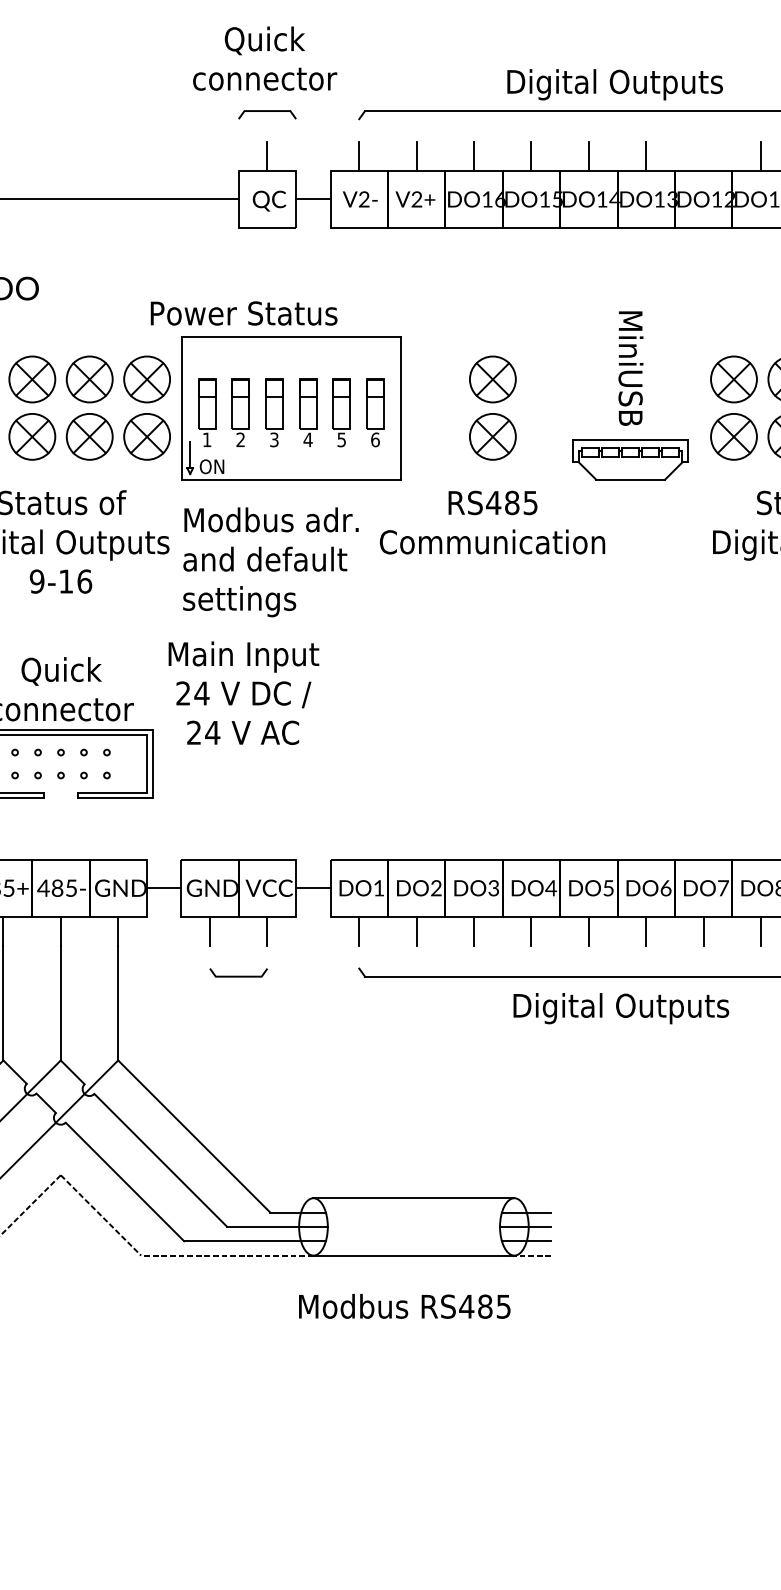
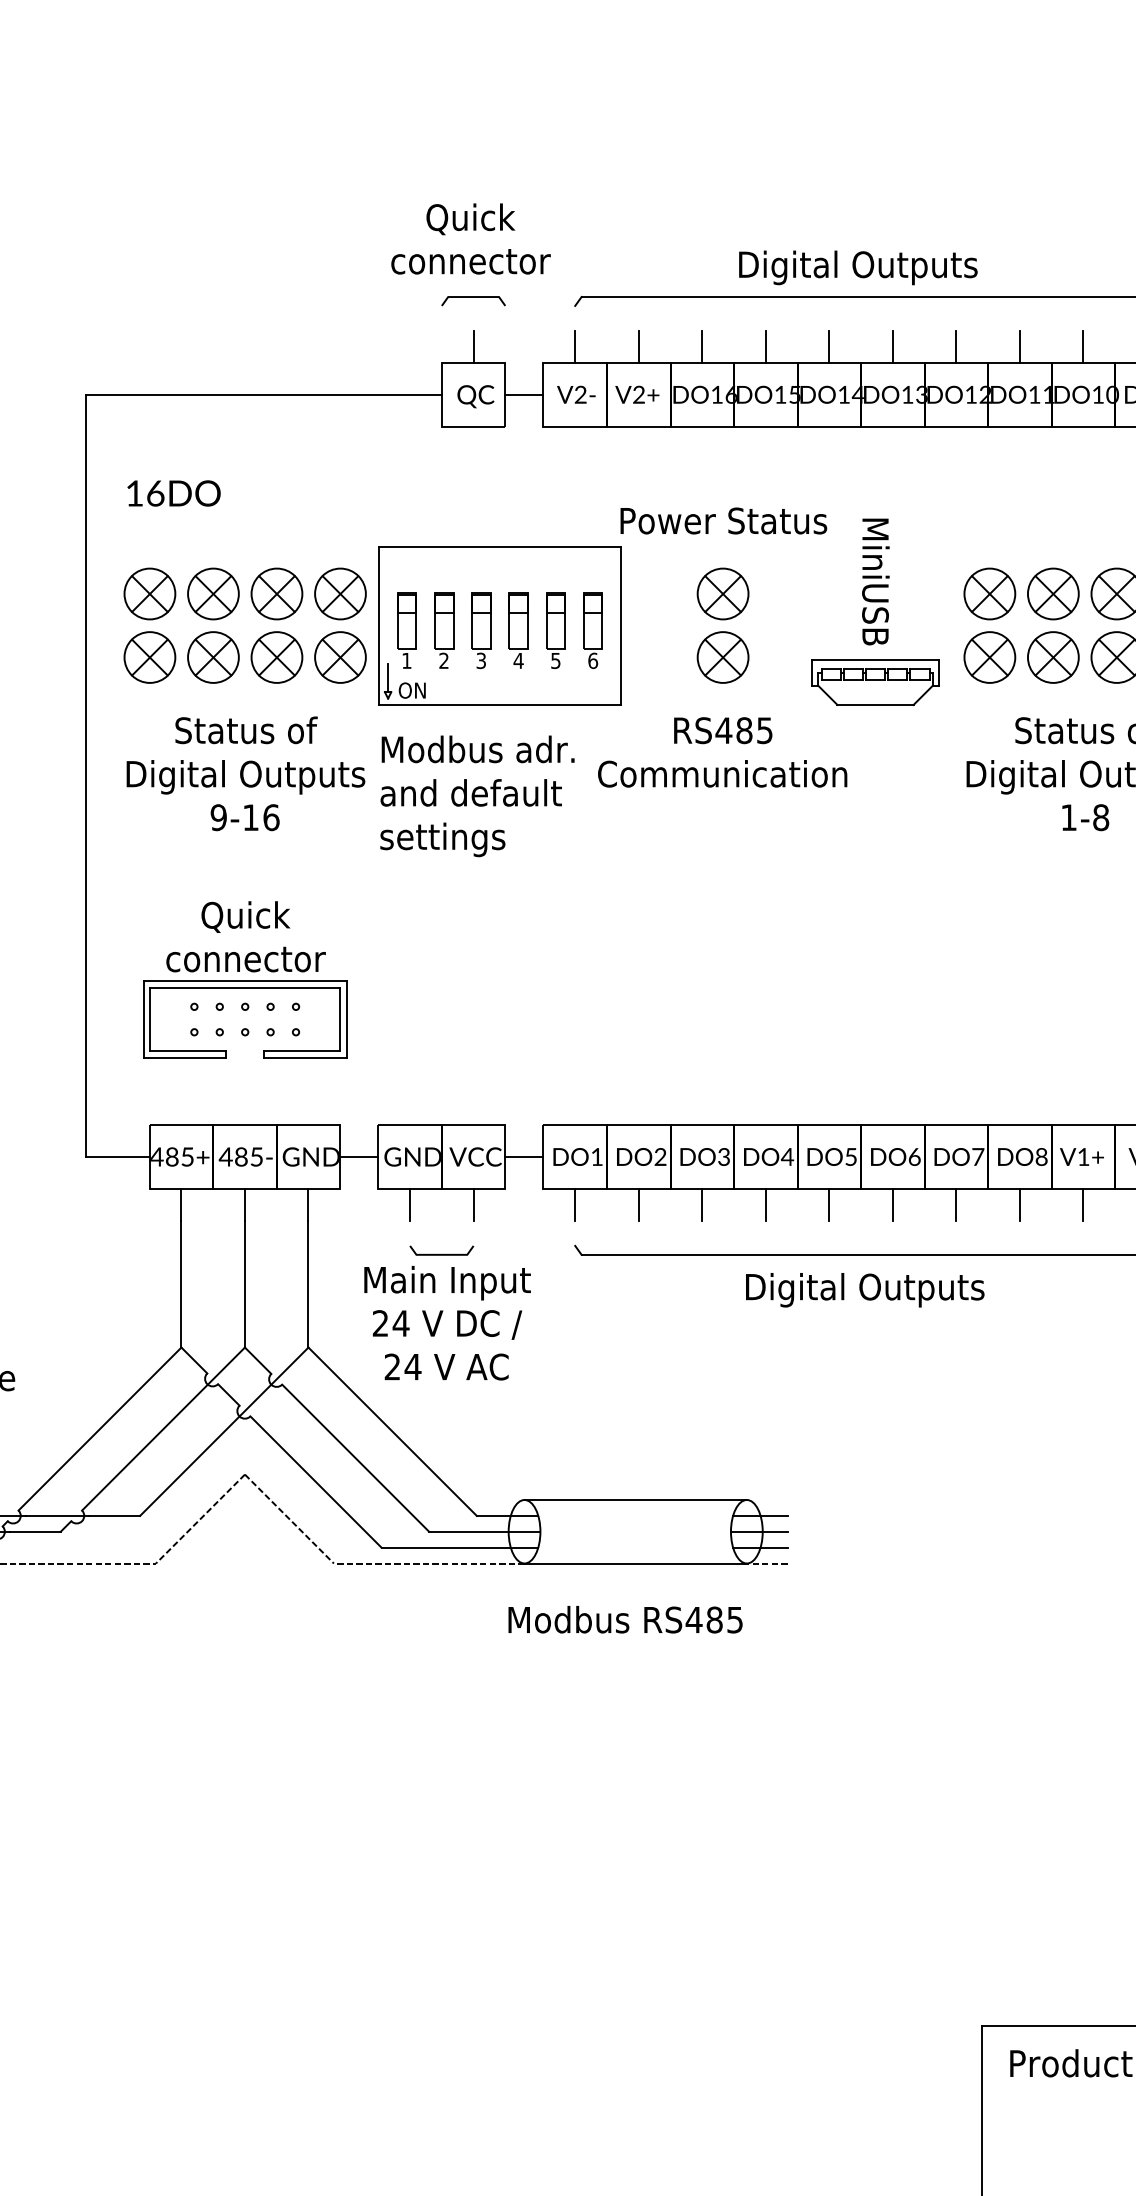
line: (703, 156) -> (956, 347), added
text: (243, 313) -> (723, 520), moved
text: (243, 693) -> (447, 1323), moved

